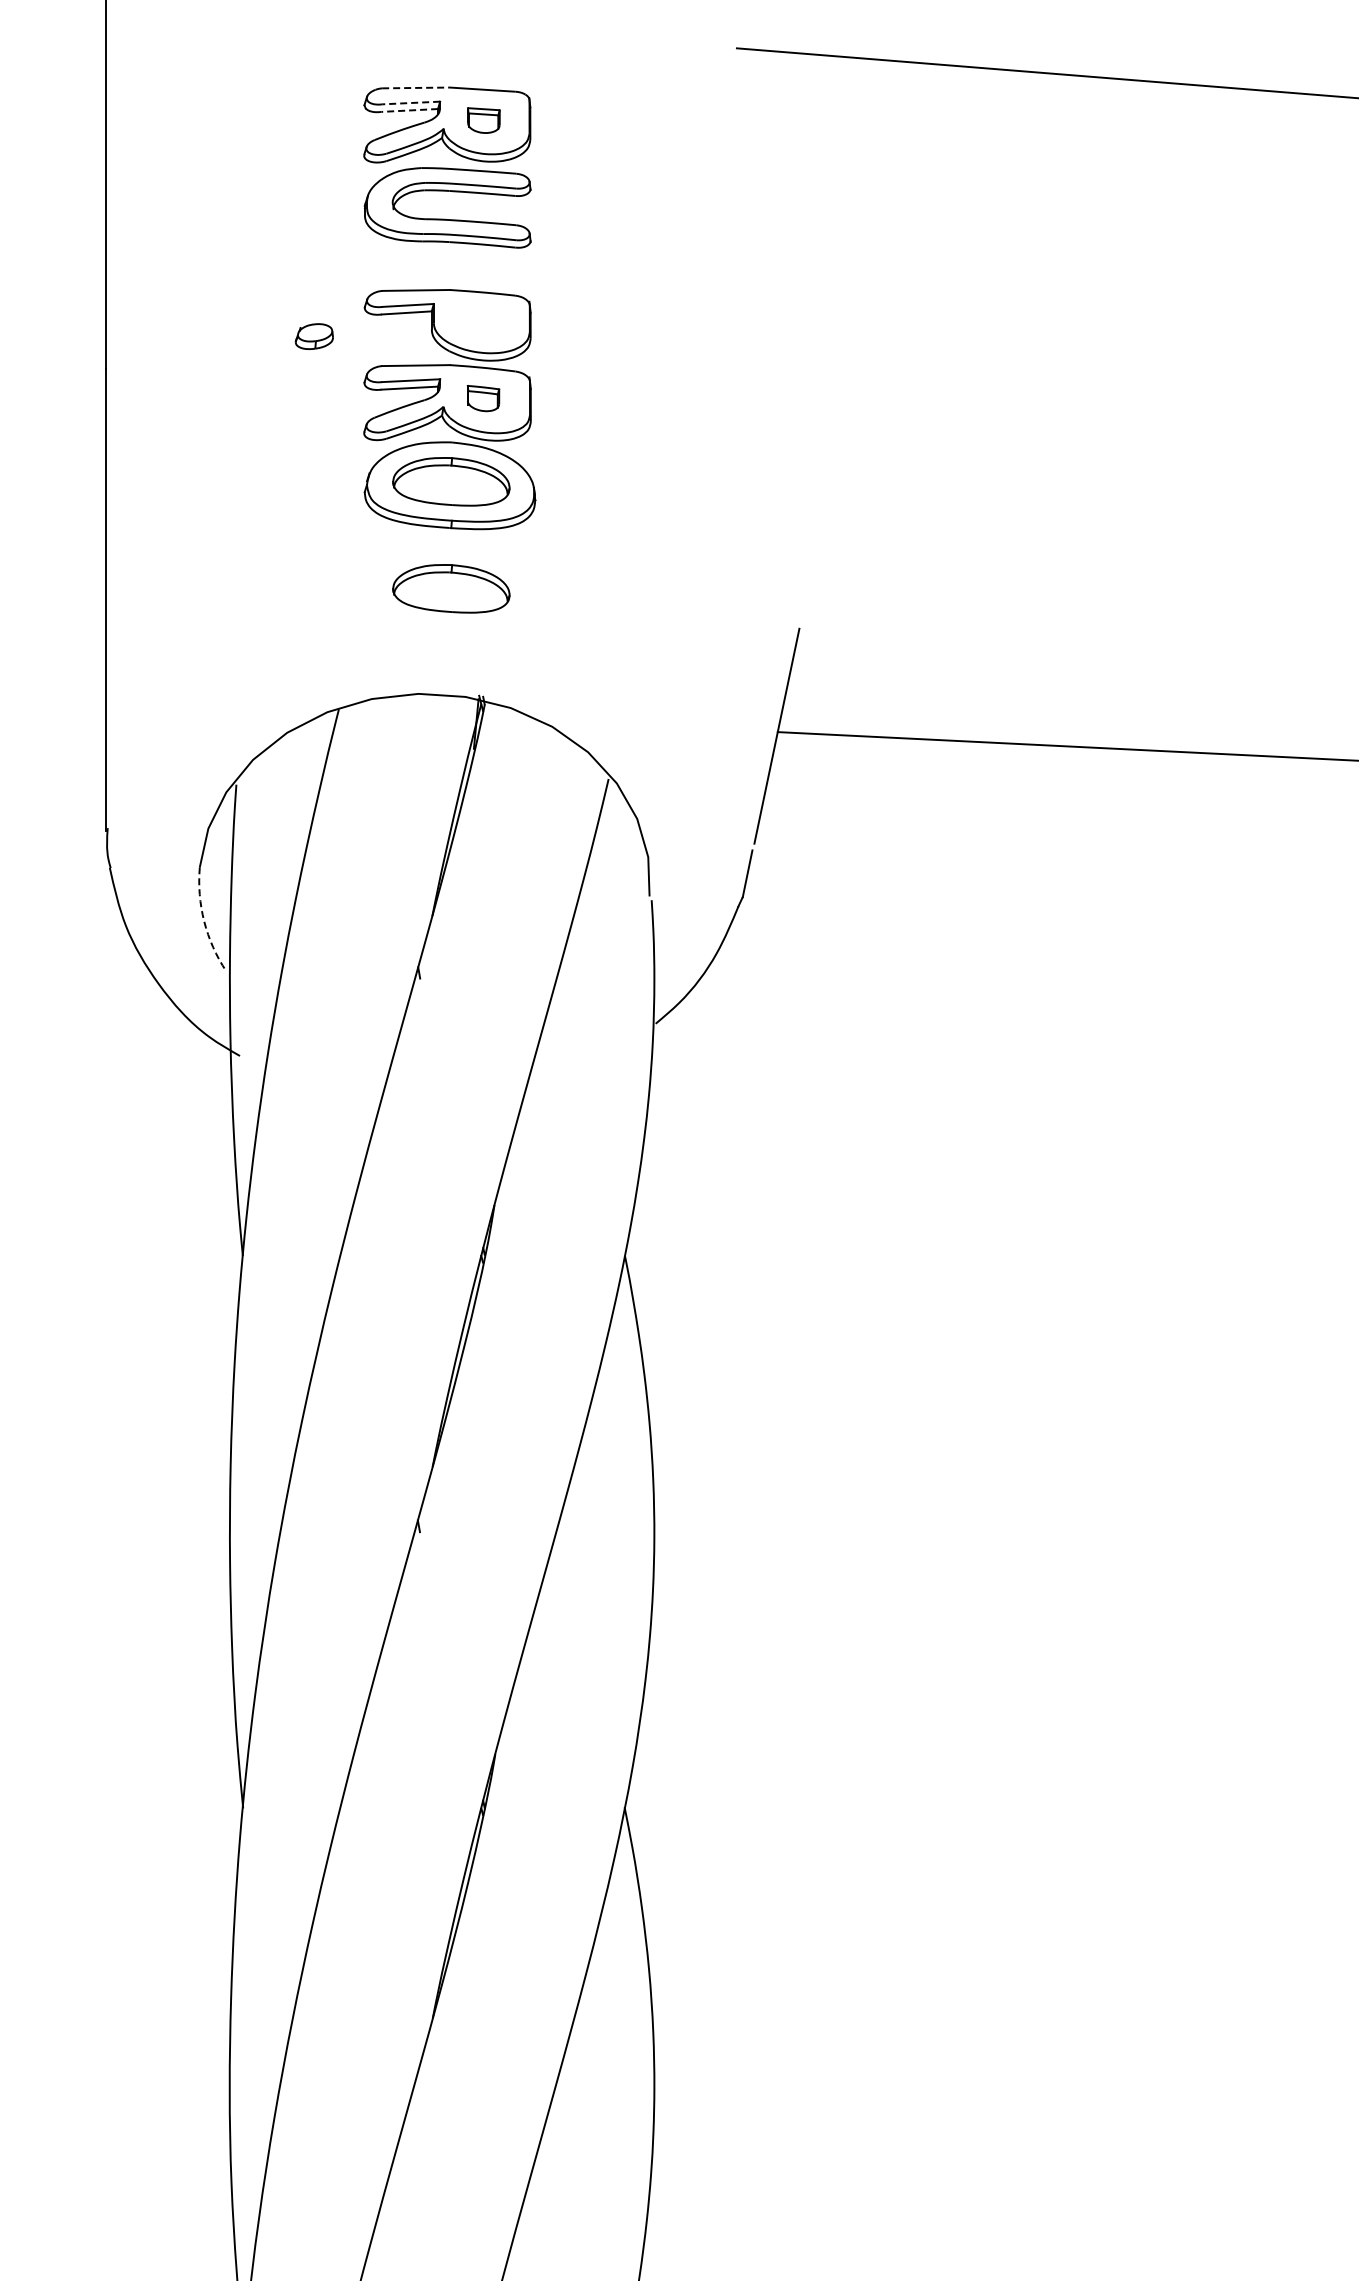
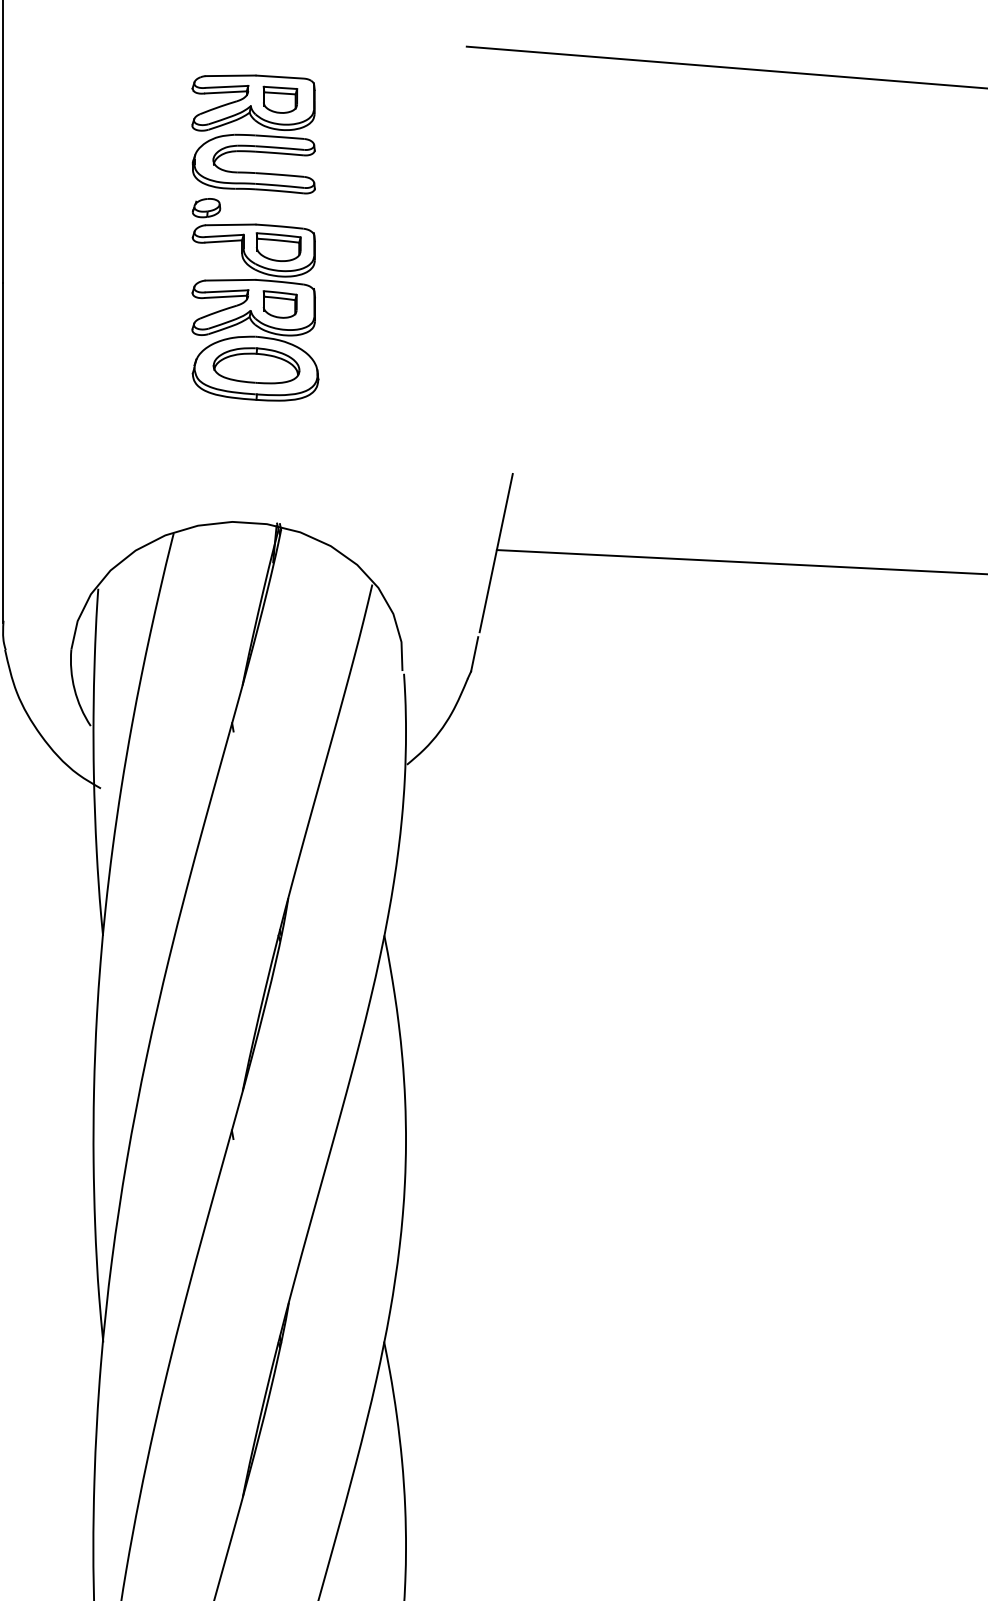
line: (416, 87) -> (230, 75), dashed -> solid
line: (410, 103) -> (226, 87), dashed -> solid
line: (409, 110) -> (225, 92), dashed -> solid
part: (483, 120) -> (280, 99), size x1.43
part: (481, 320) -> (278, 247), added
part: (313, 336) -> (205, 208), moved
part: (483, 398) -> (280, 304), size x1.43
part: (451, 588) -> (256, 444), removed
arc: (204, 921) -> (74, 689), dashed -> solid

